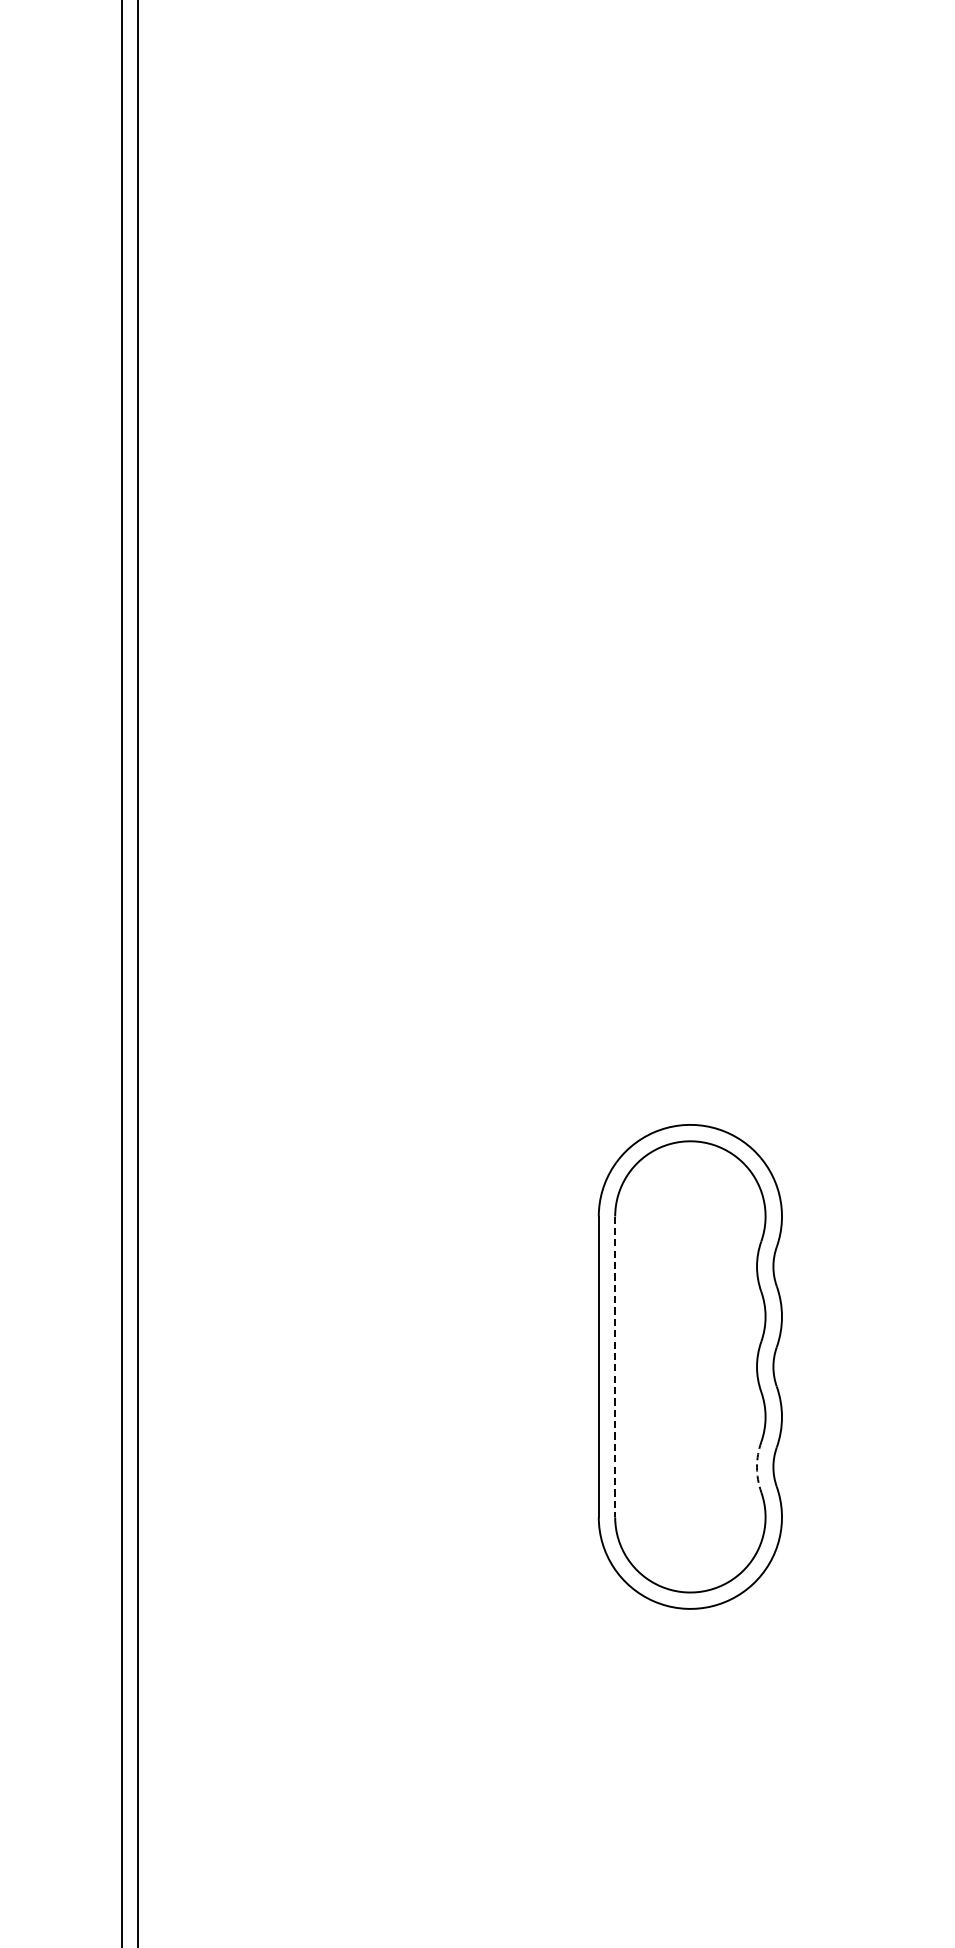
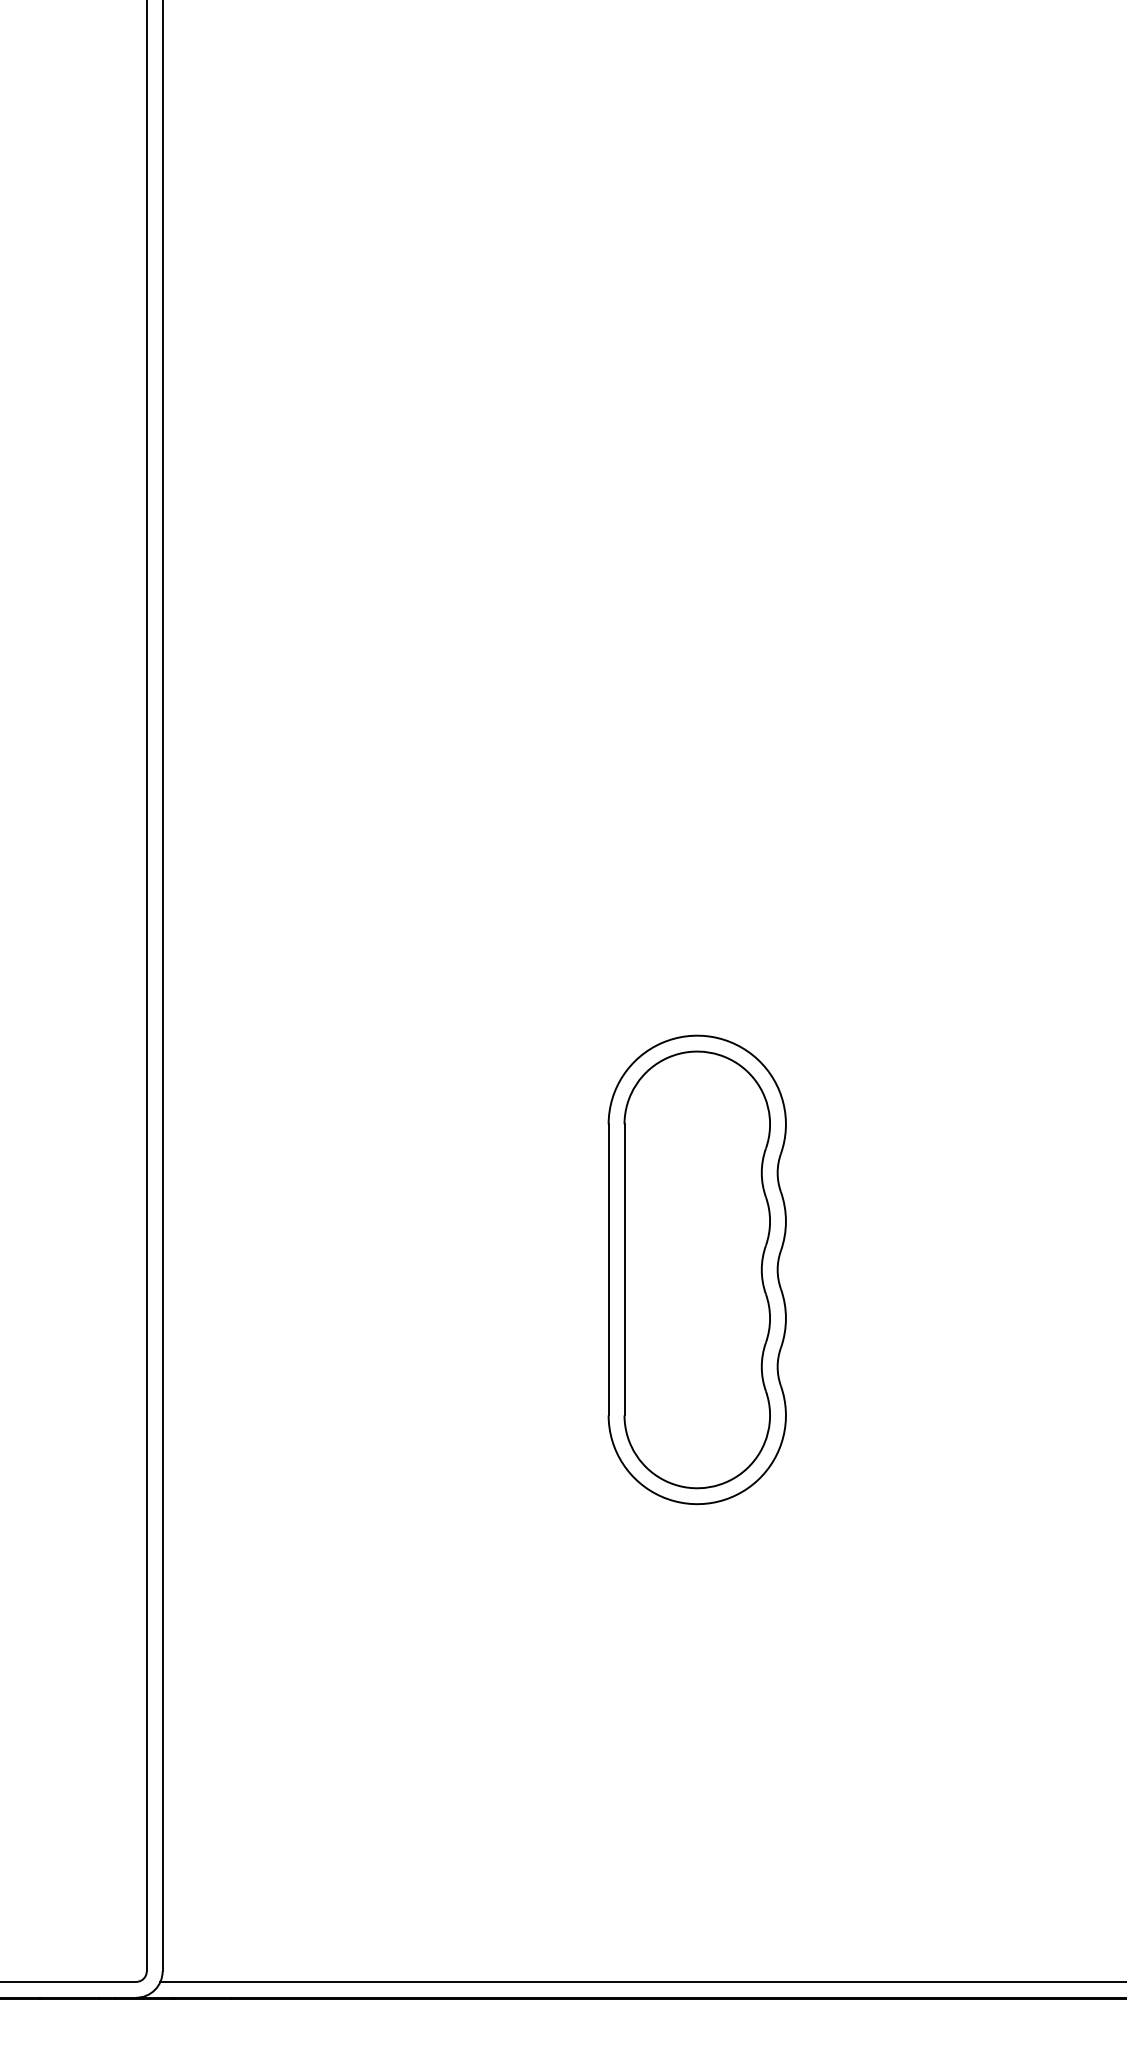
line: (615, 1366) -> (624, 1269), dashed -> solid
arc: (756, 1466) -> (761, 1366), dashed -> solid

